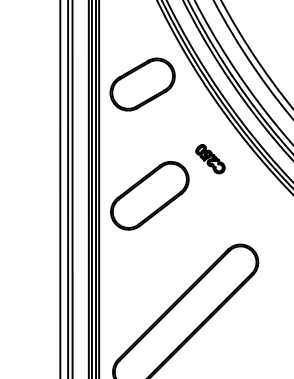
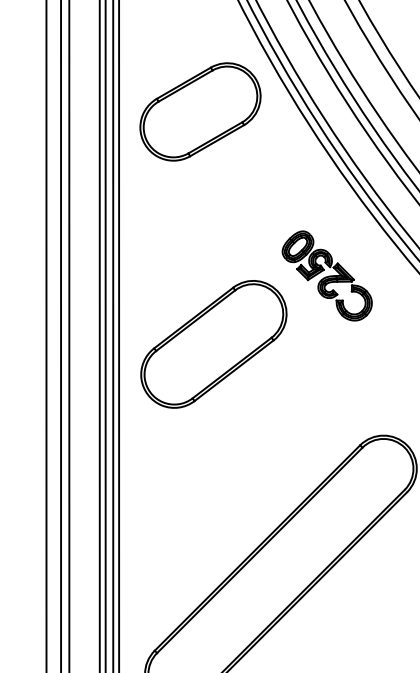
part: (142, 84) -> (200, 111), moved
part: (210, 158) -> (327, 274), size x1.67

